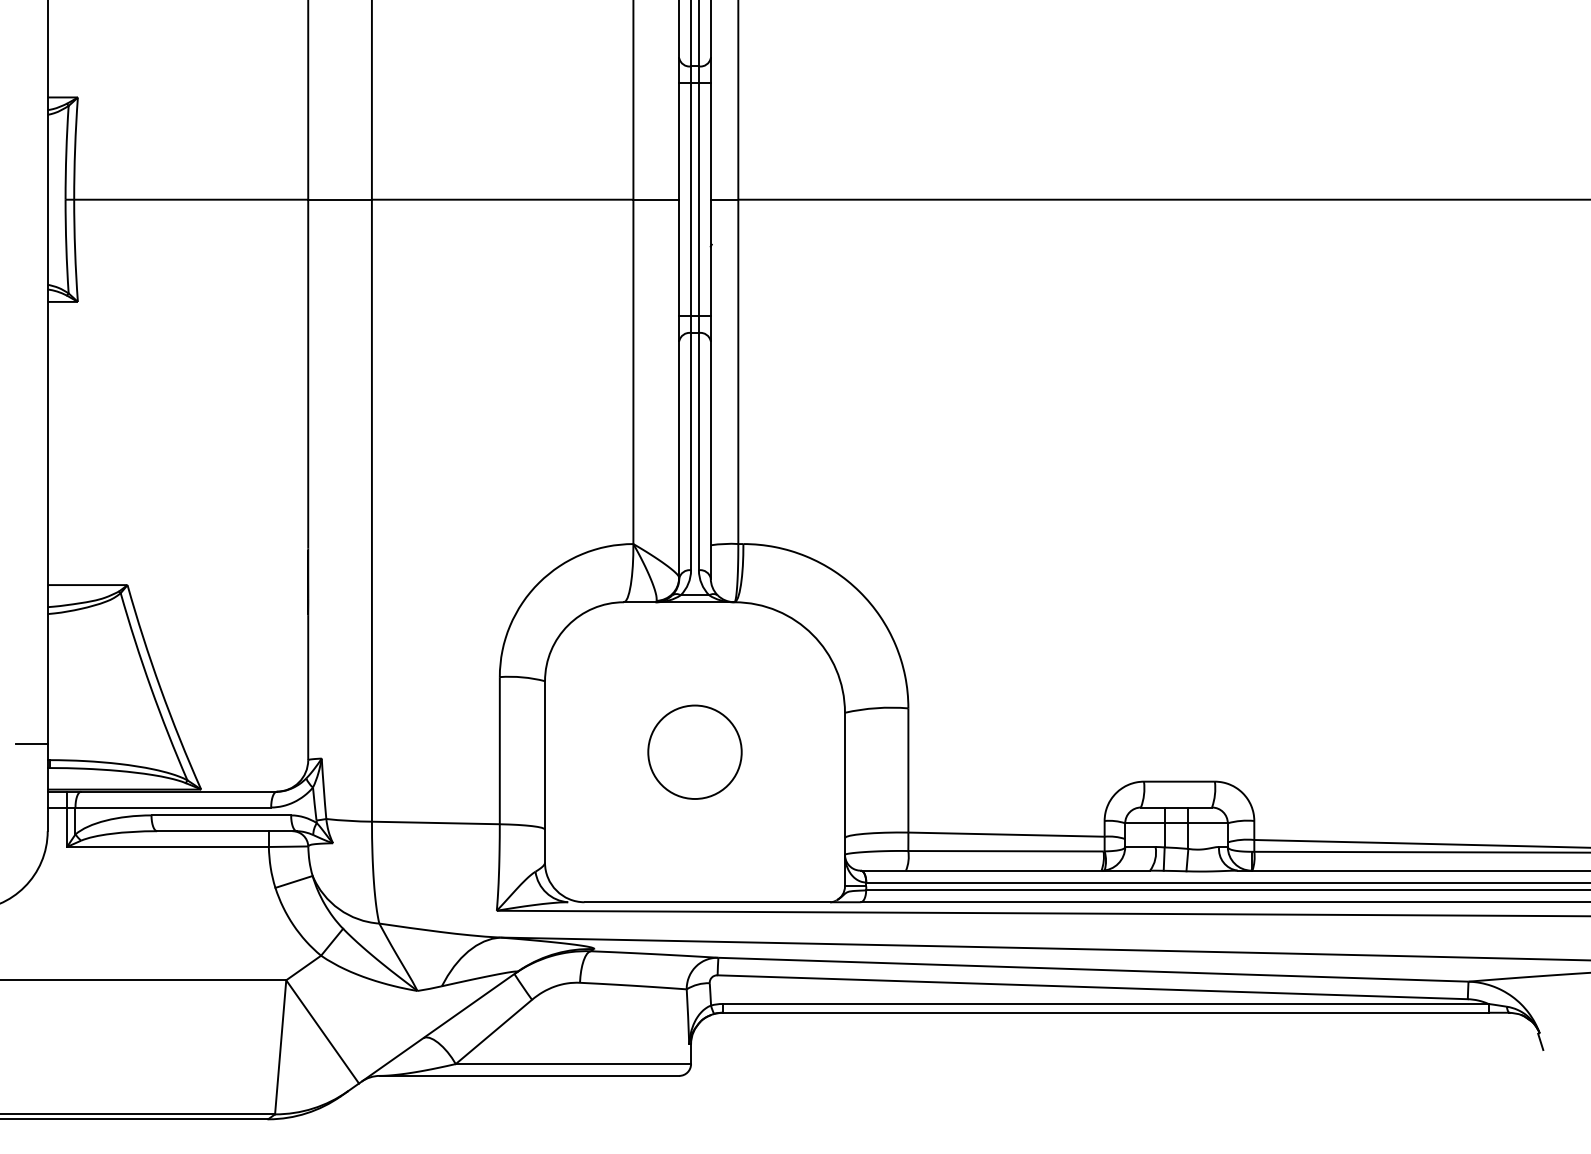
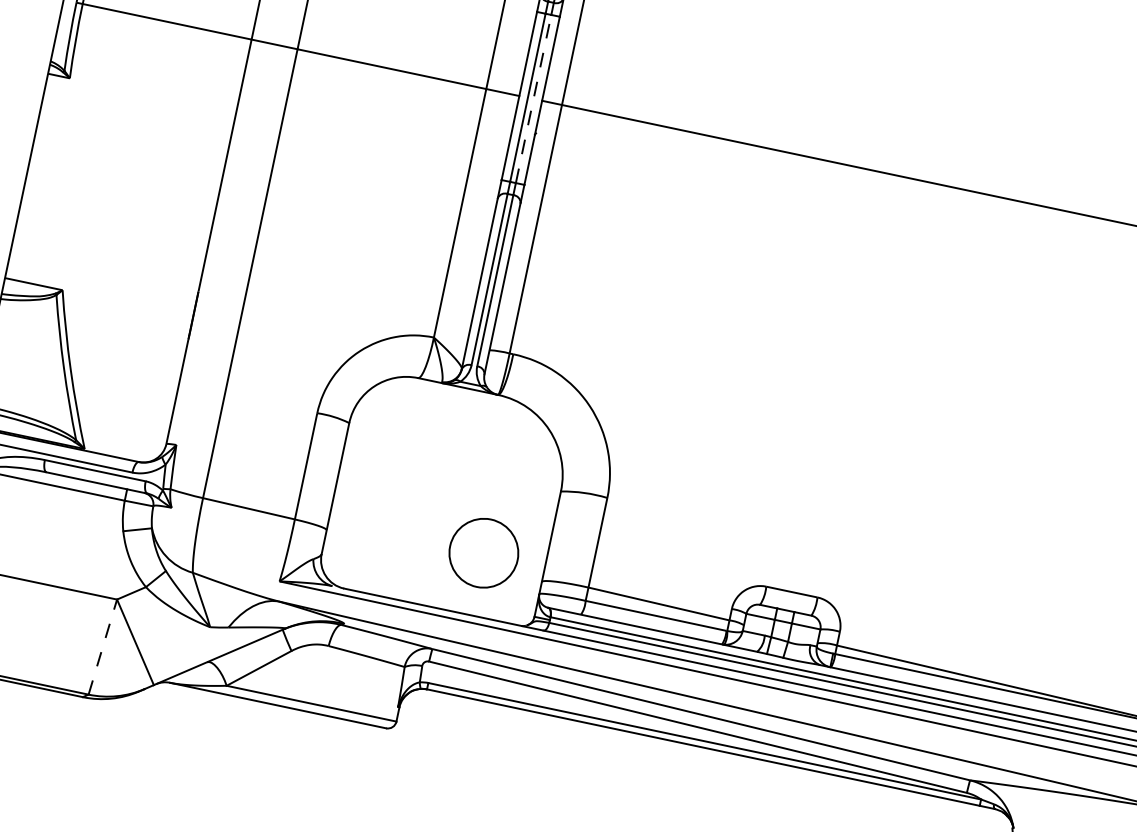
line: (698, 199) -> (533, 98), solid -> dashed
circle: (694, 751) -> (483, 552), moved
line: (280, 1046) -> (102, 646), solid -> dashed

